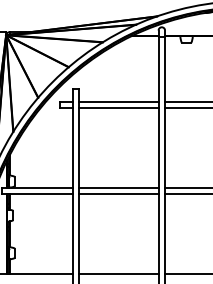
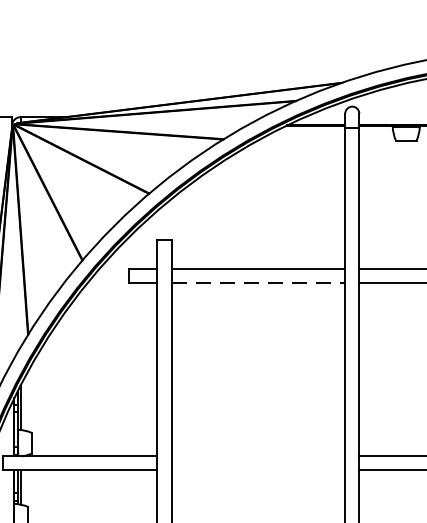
line: (118, 107) -> (257, 281), solid -> dashed
line: (118, 187) -> (257, 456), removed
line: (118, 194) -> (257, 471), removed

